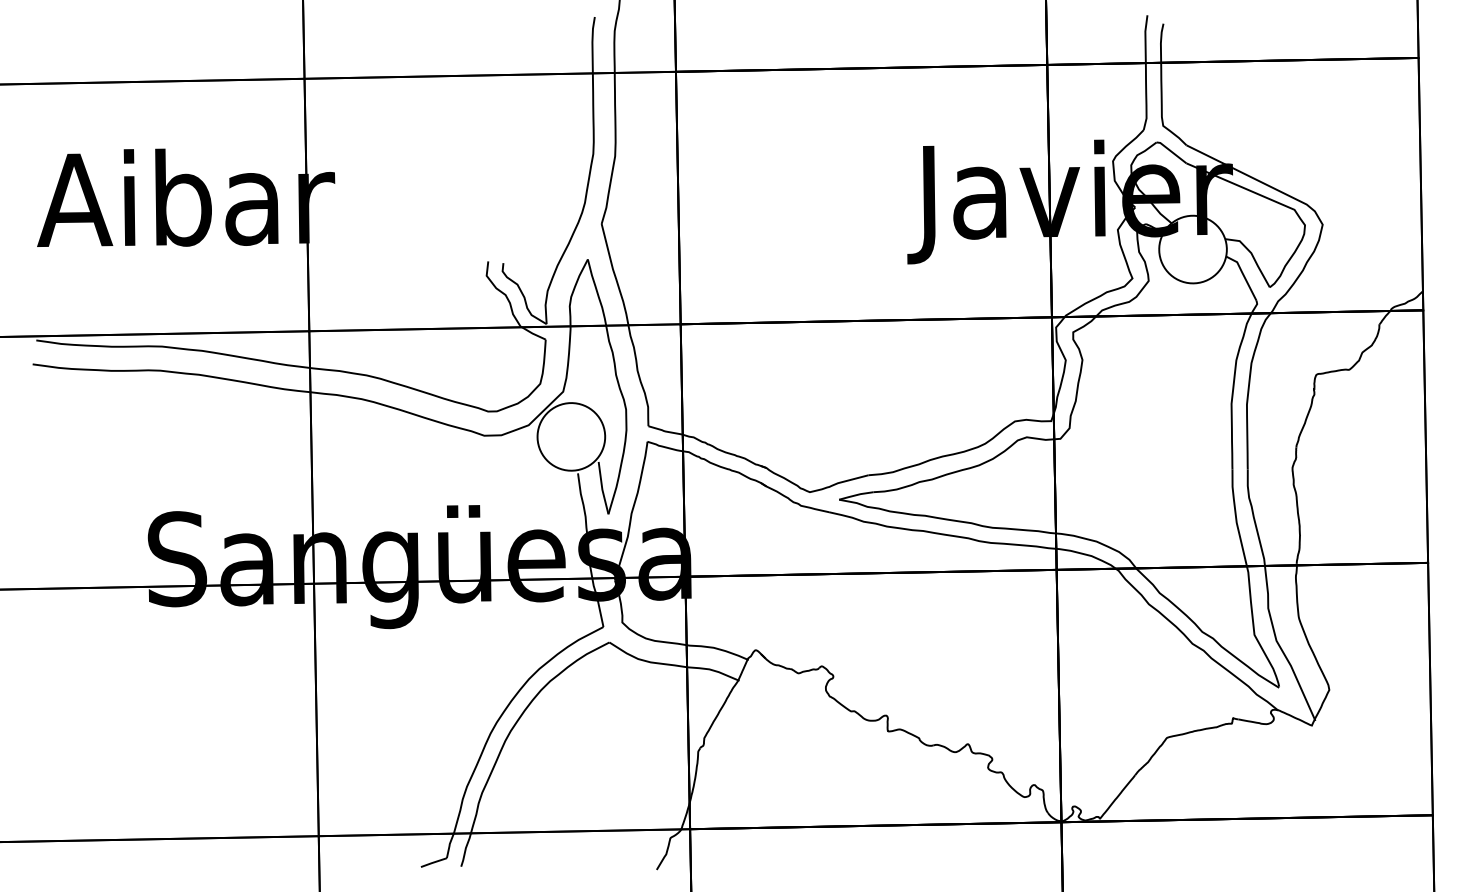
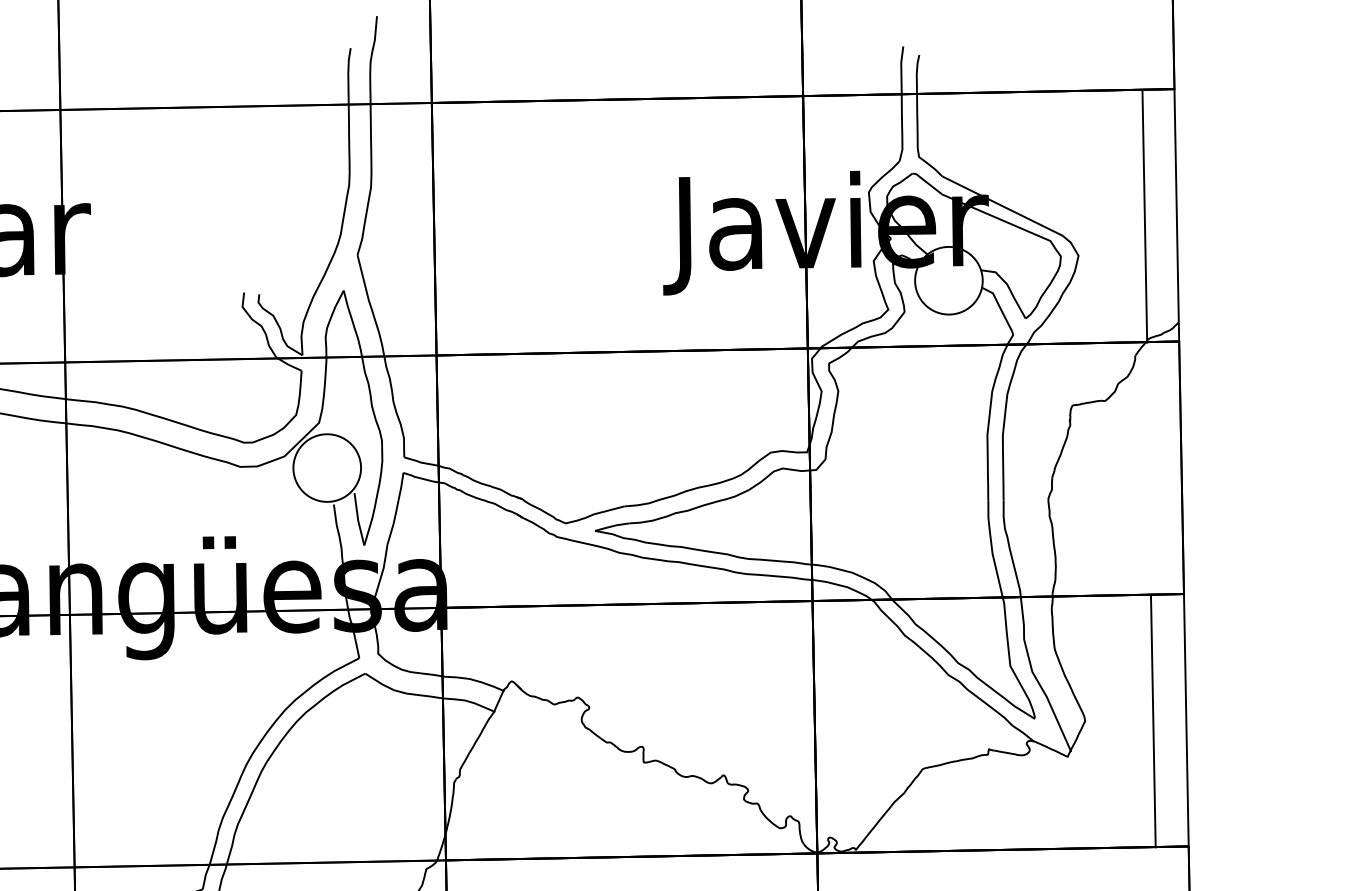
line: (1420, 183) -> (1144, 215), moved
line: (1430, 688) -> (1153, 720), moved

